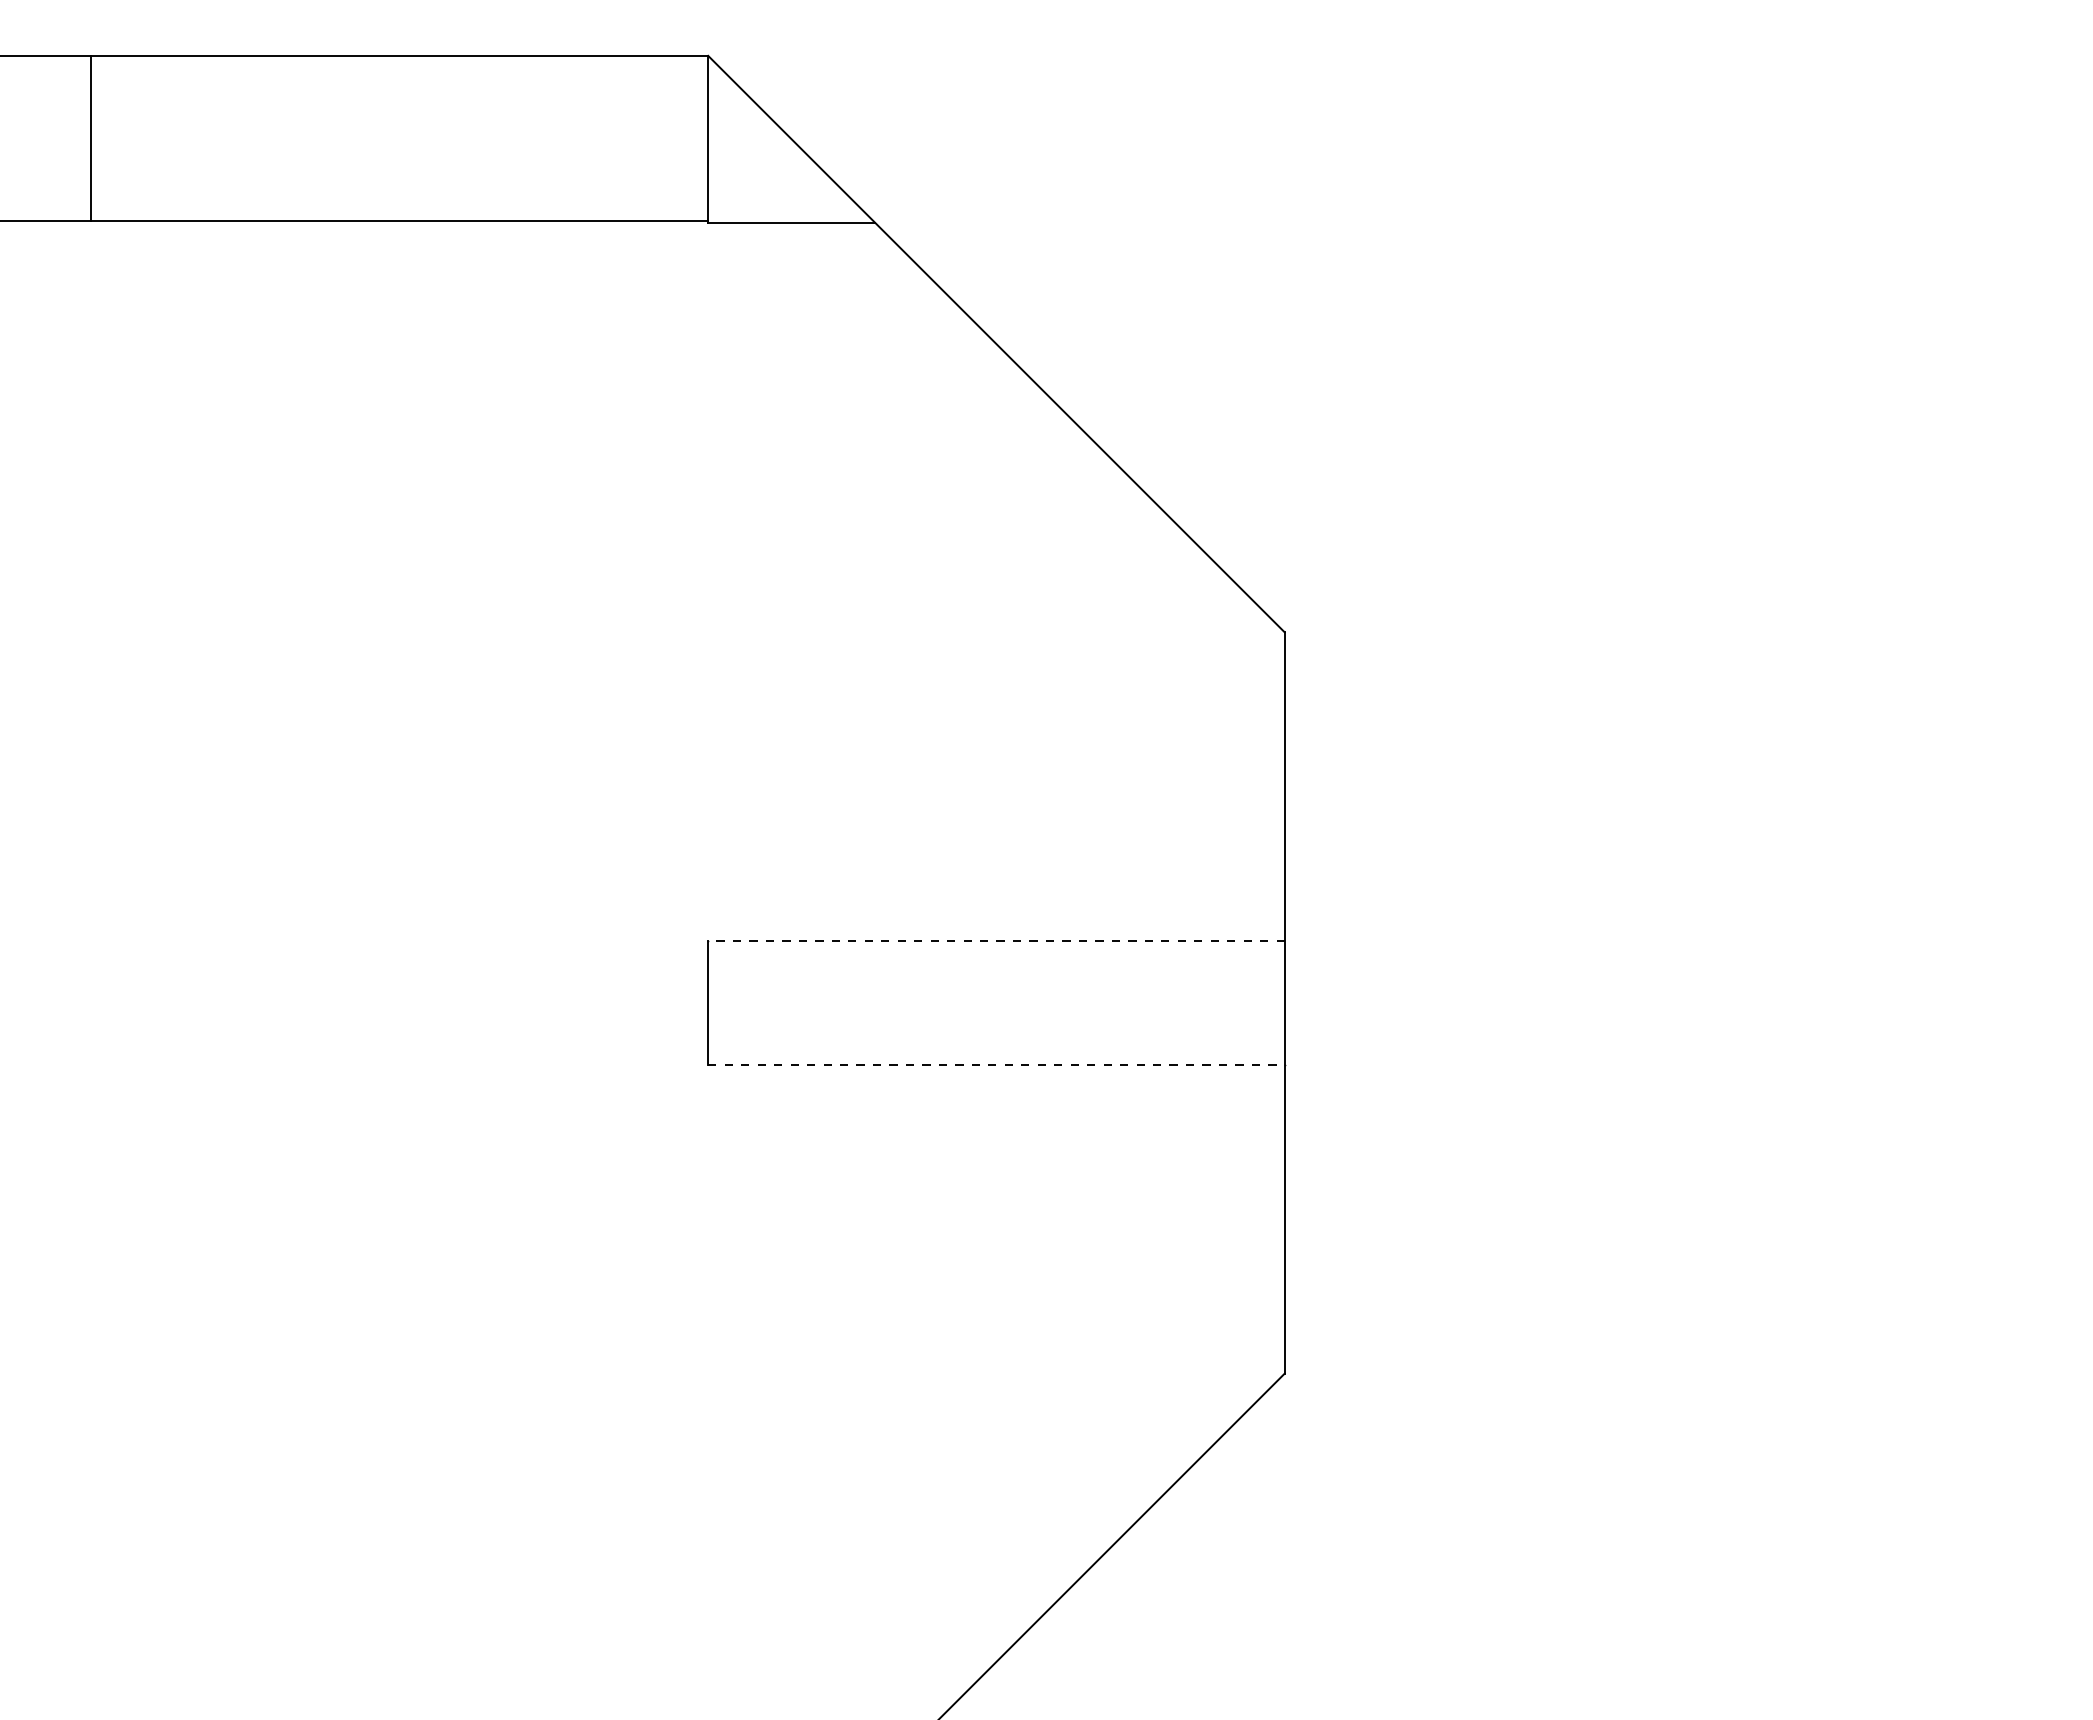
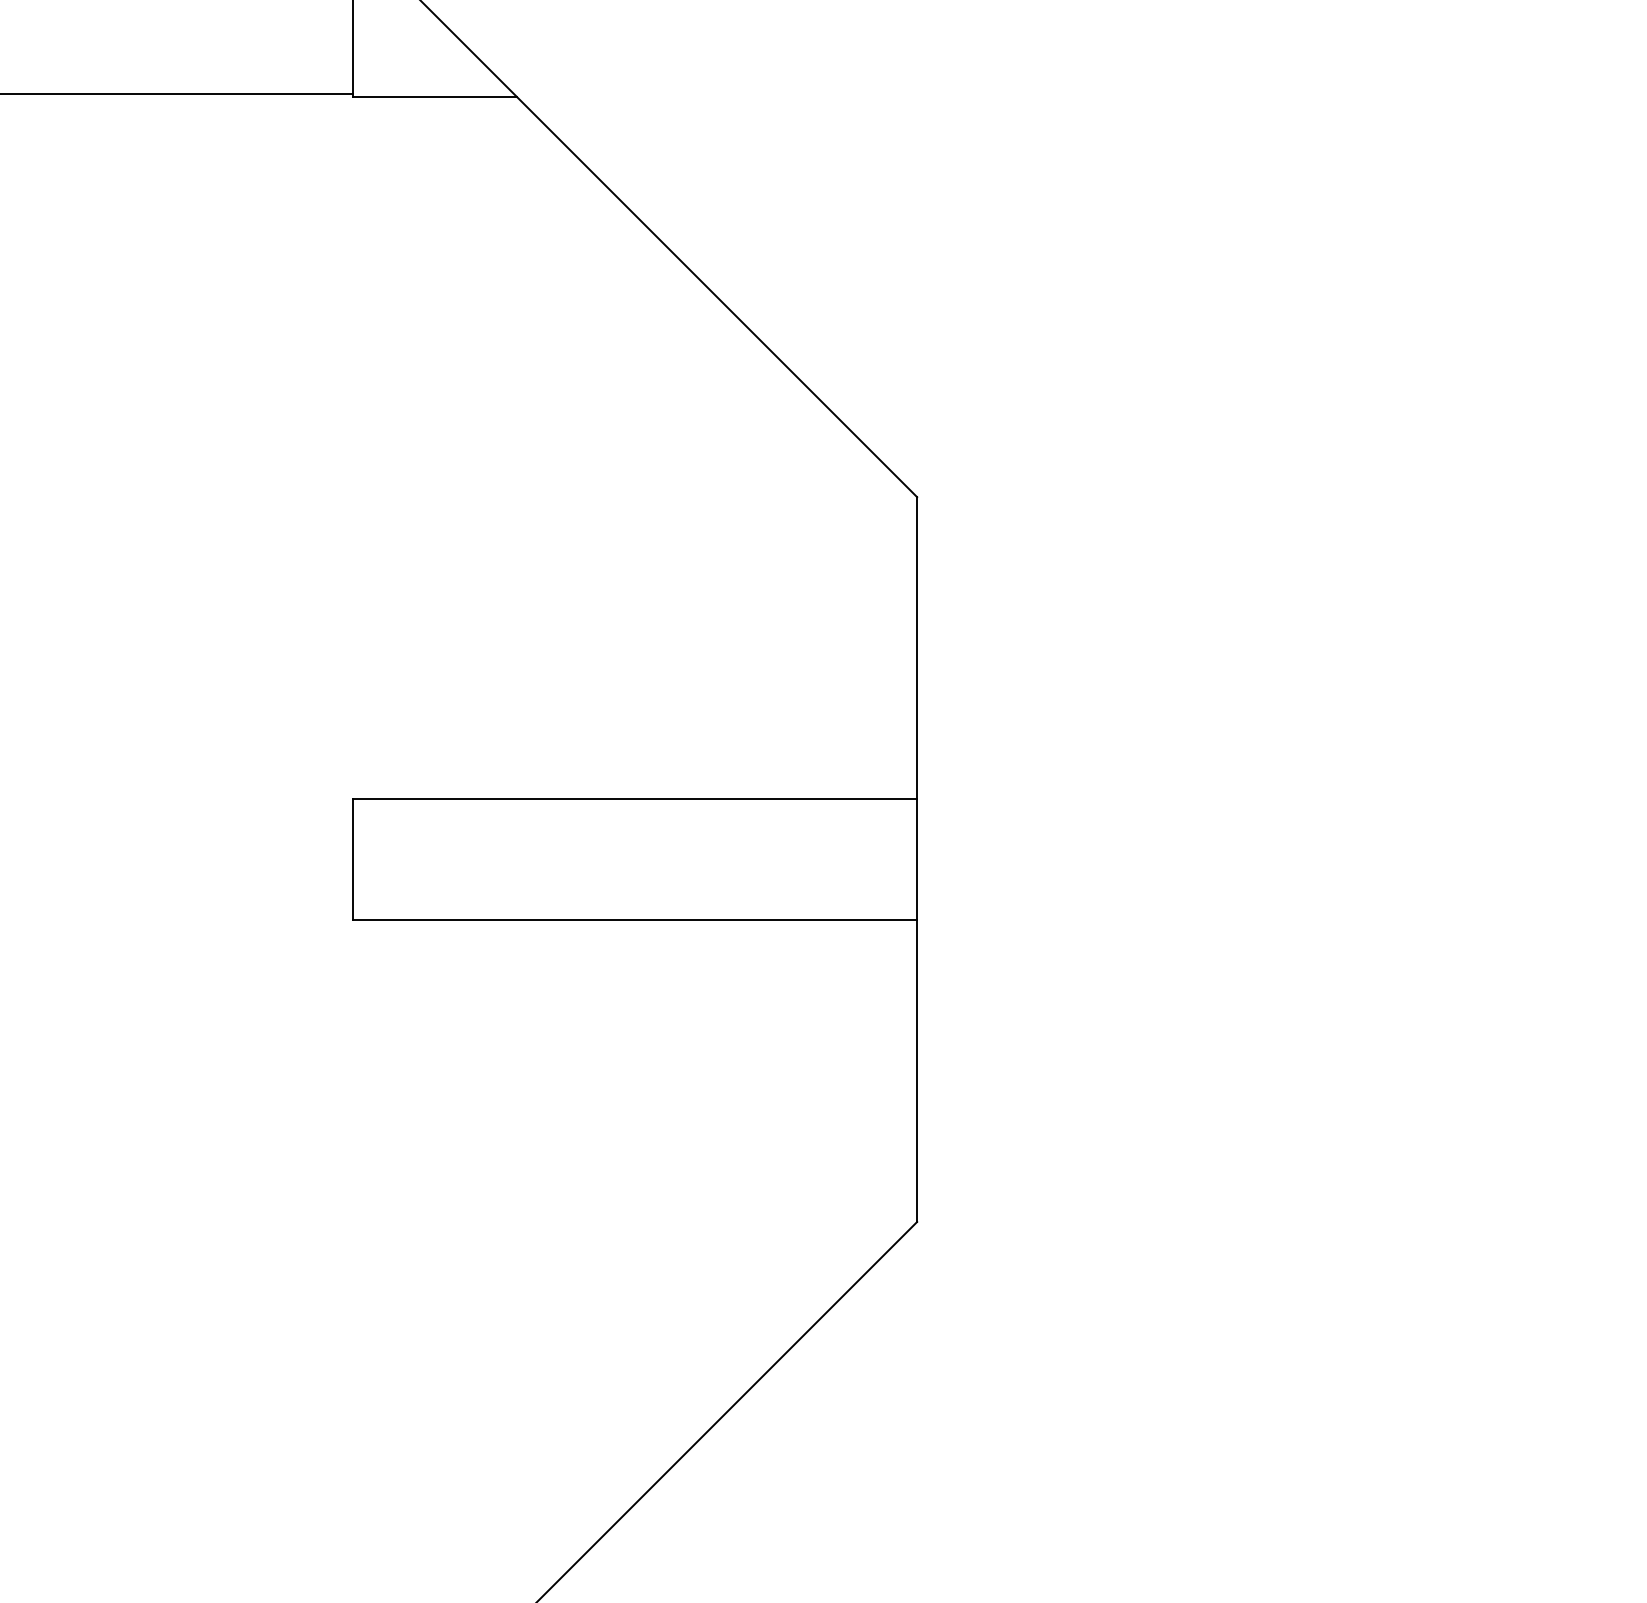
line: (995, 941) -> (634, 799), dashed -> solid
line: (996, 1064) -> (635, 919), dashed -> solid

